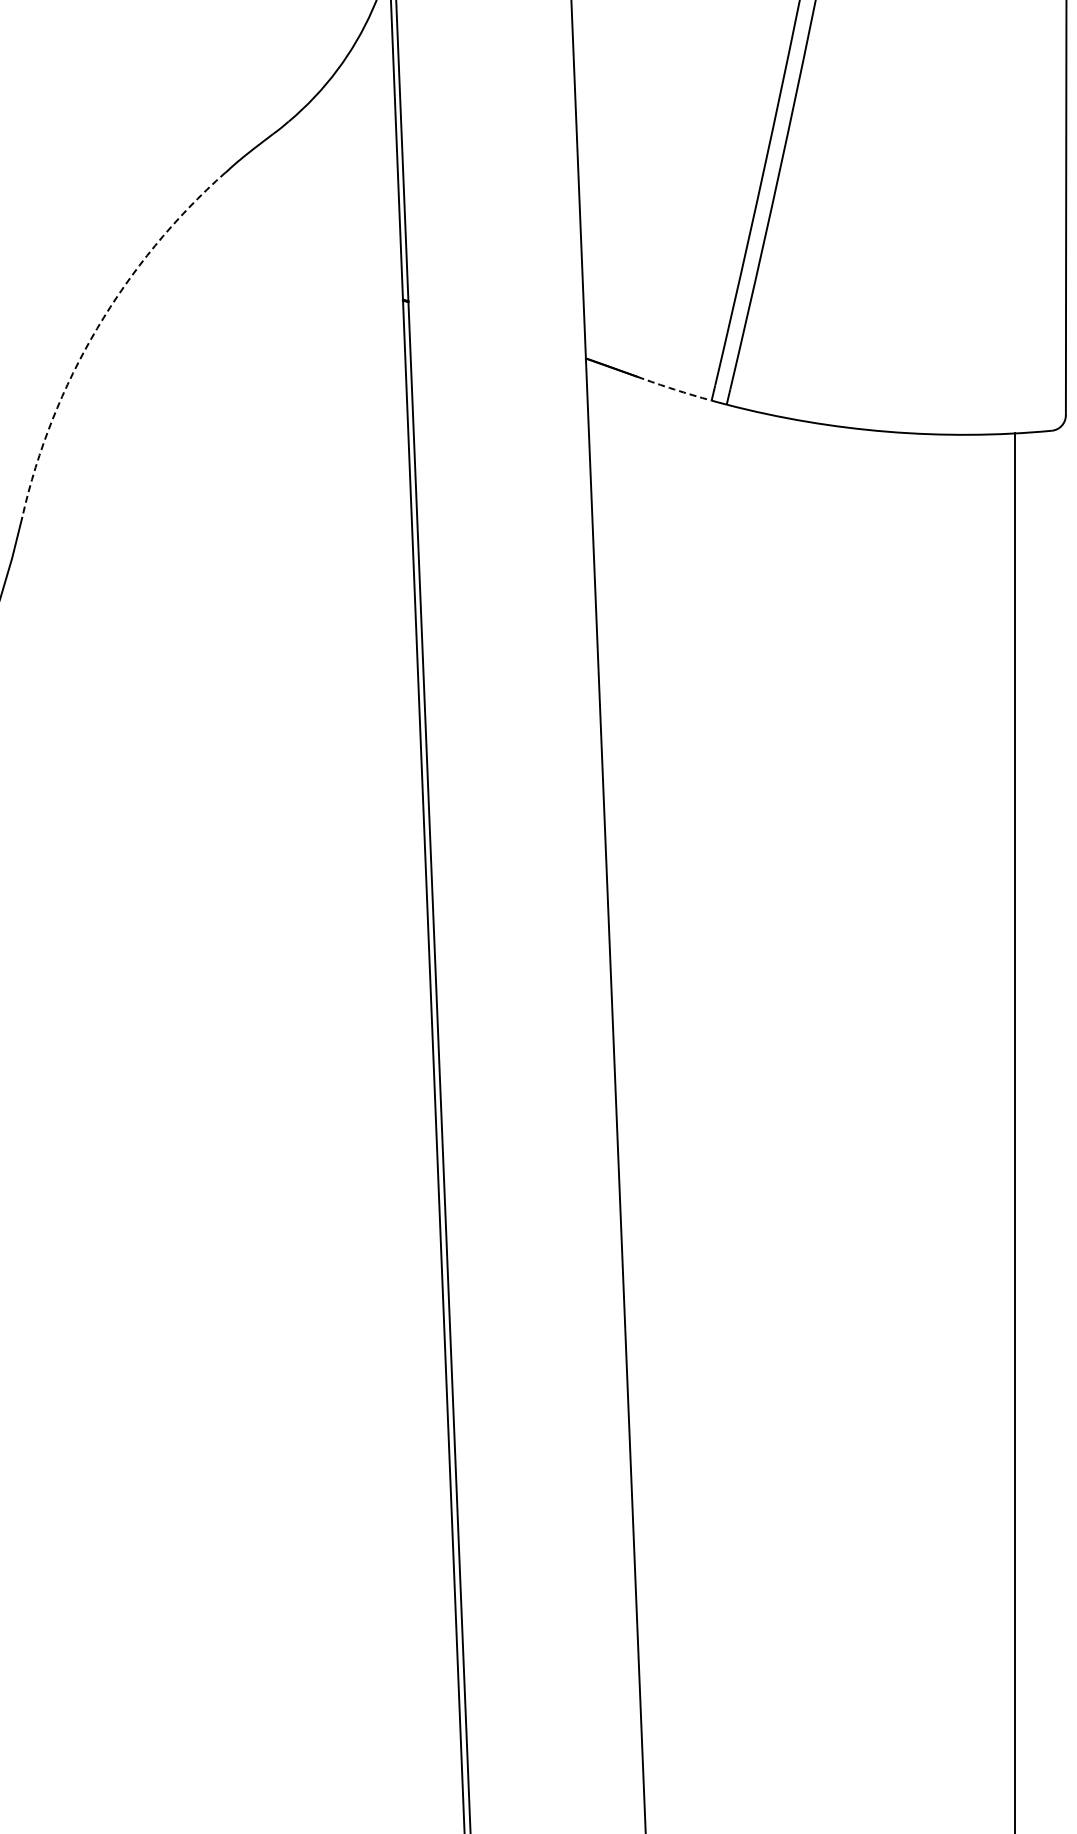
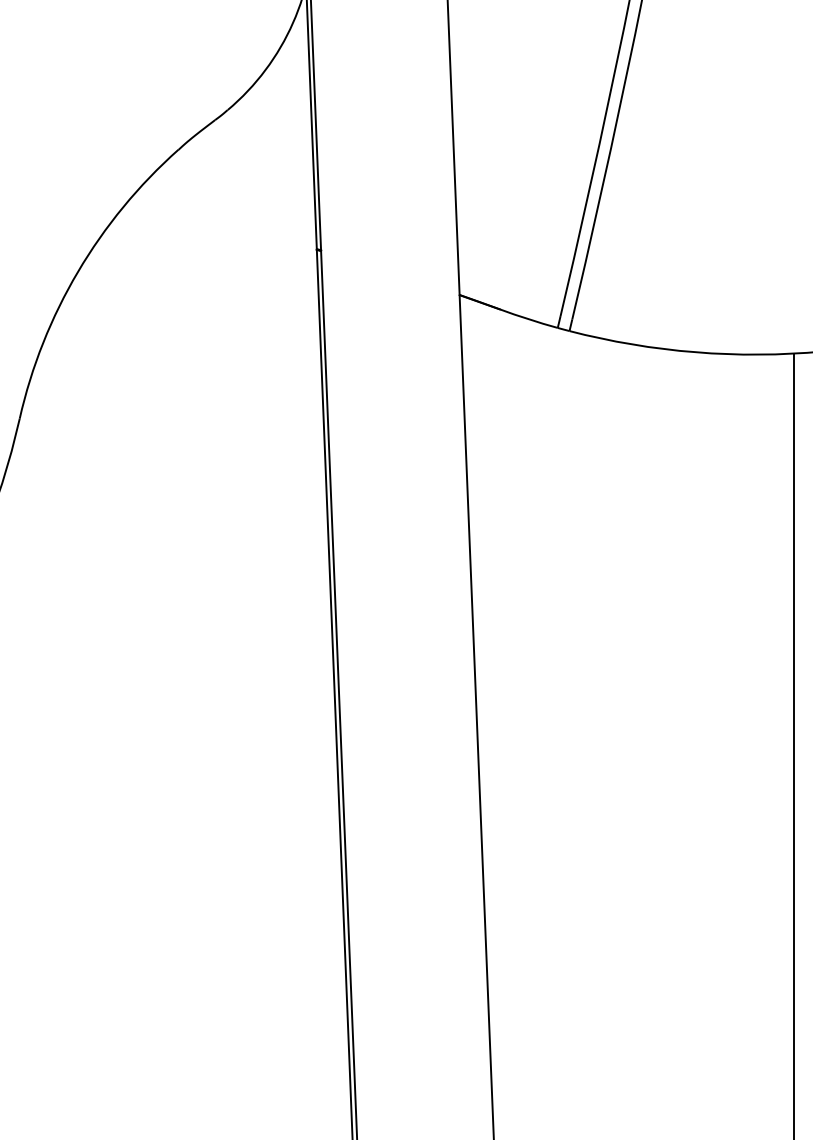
arc: (97, 328) -> (78, 271), dashed -> solid
arc: (674, 389) -> (528, 319), dashed -> solid

